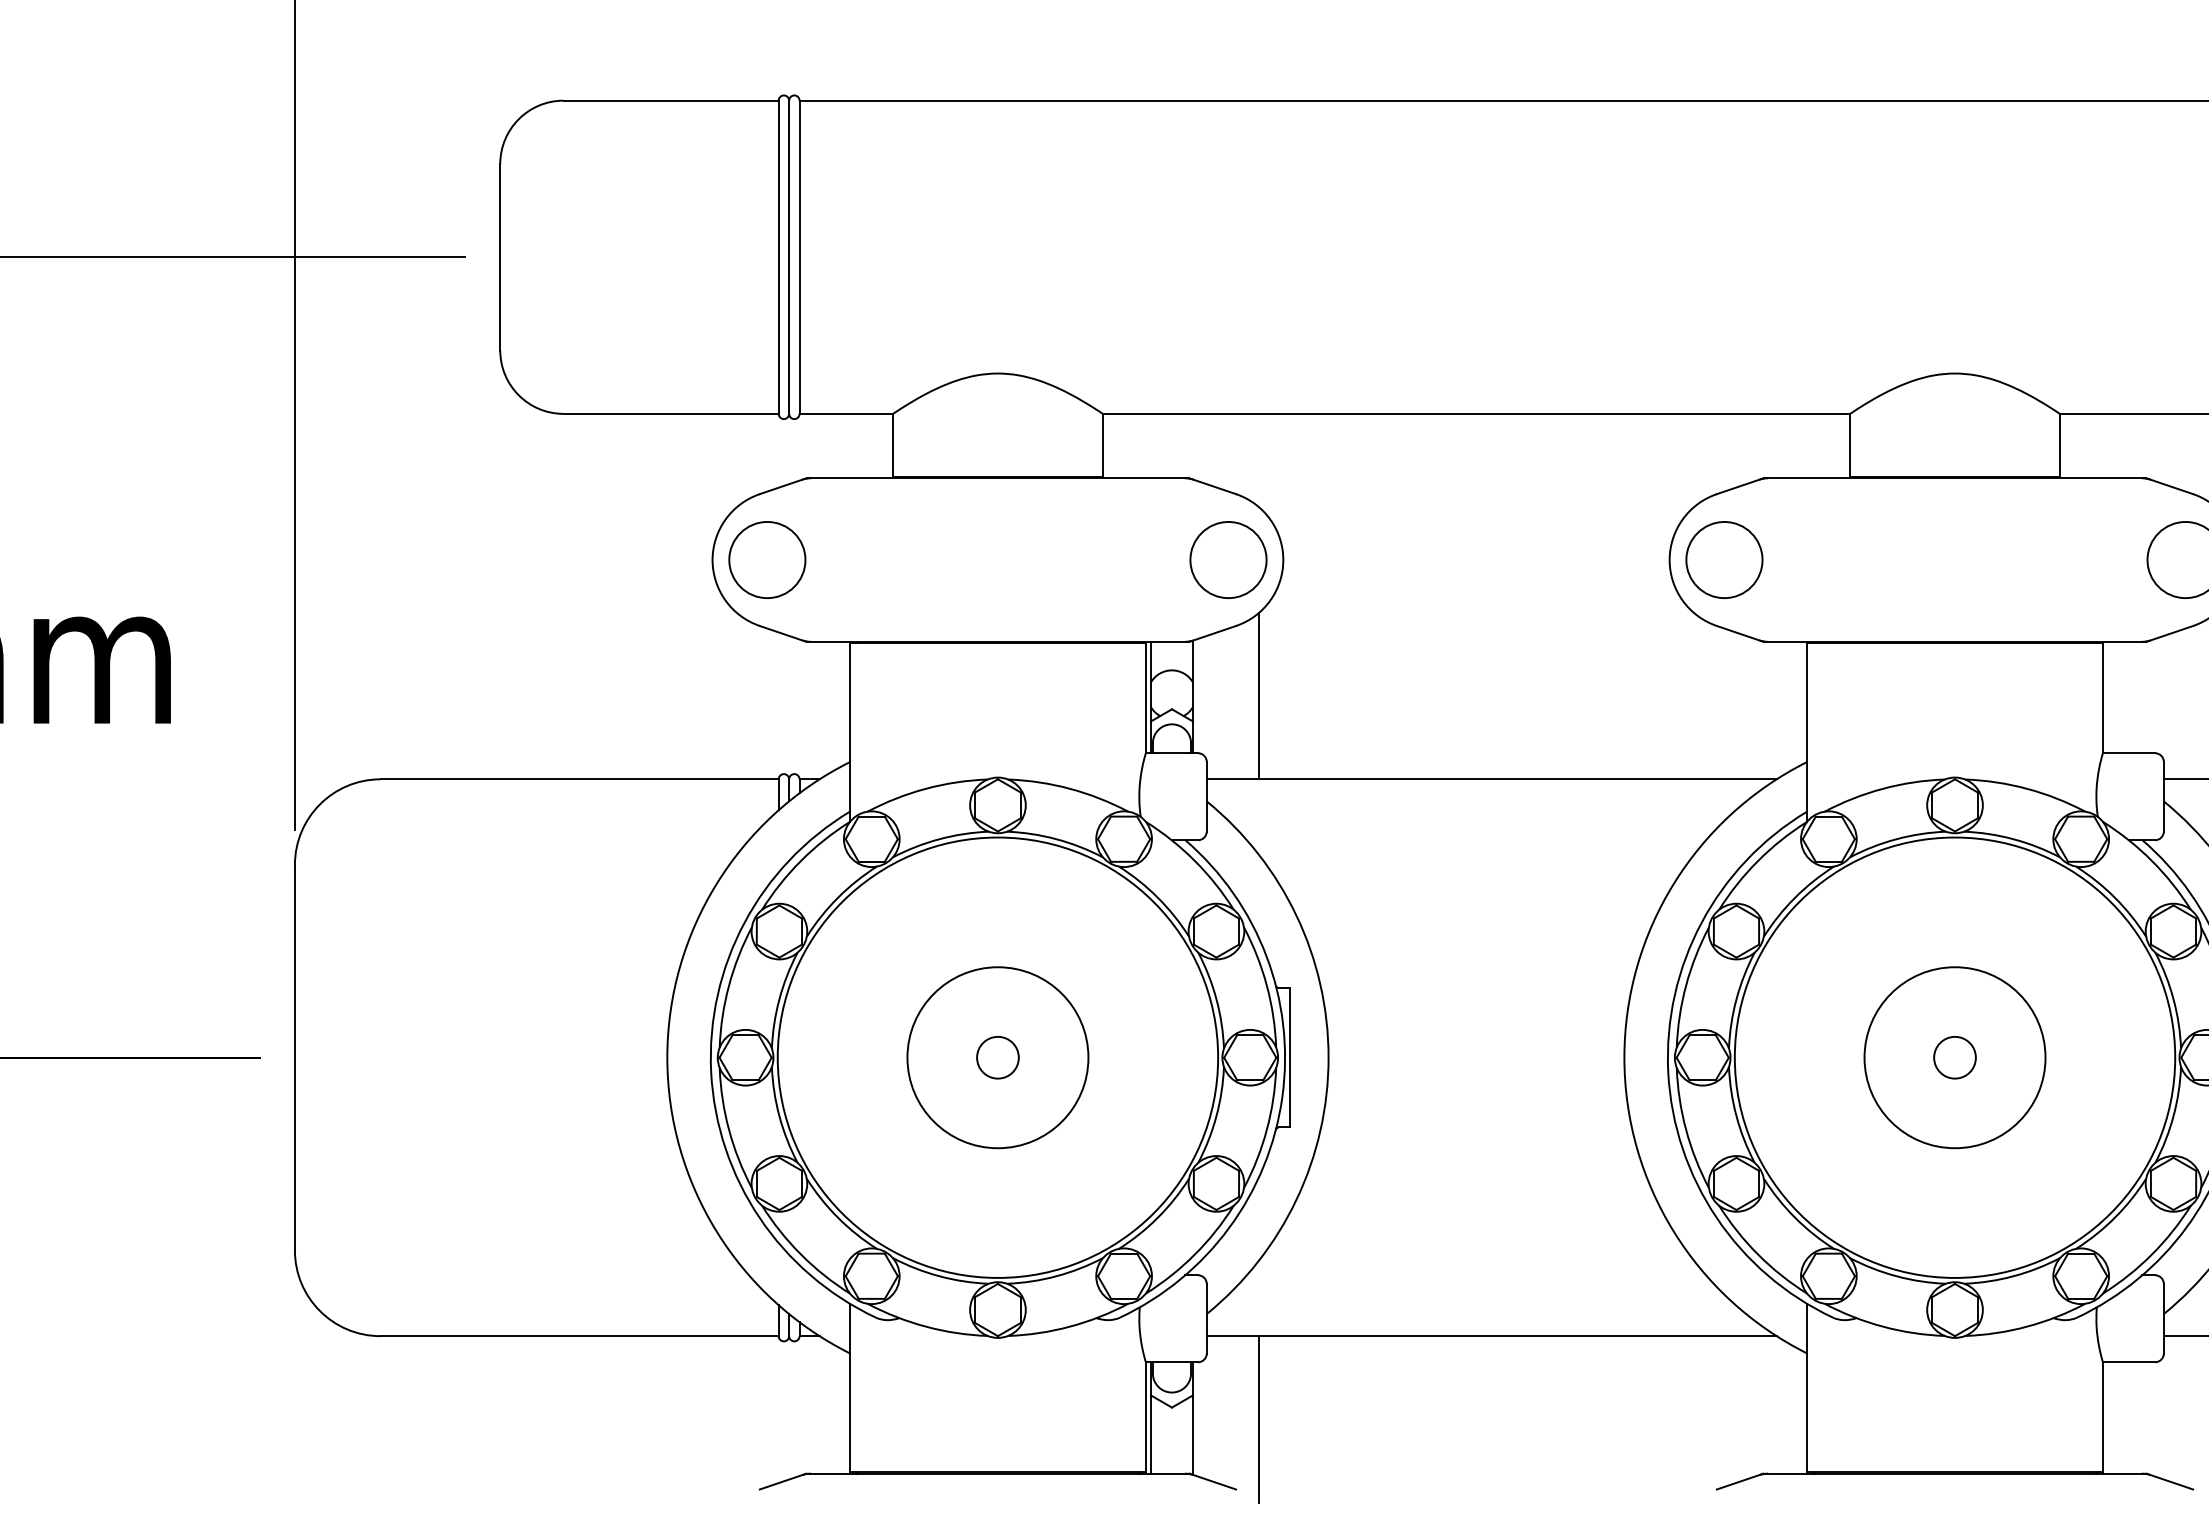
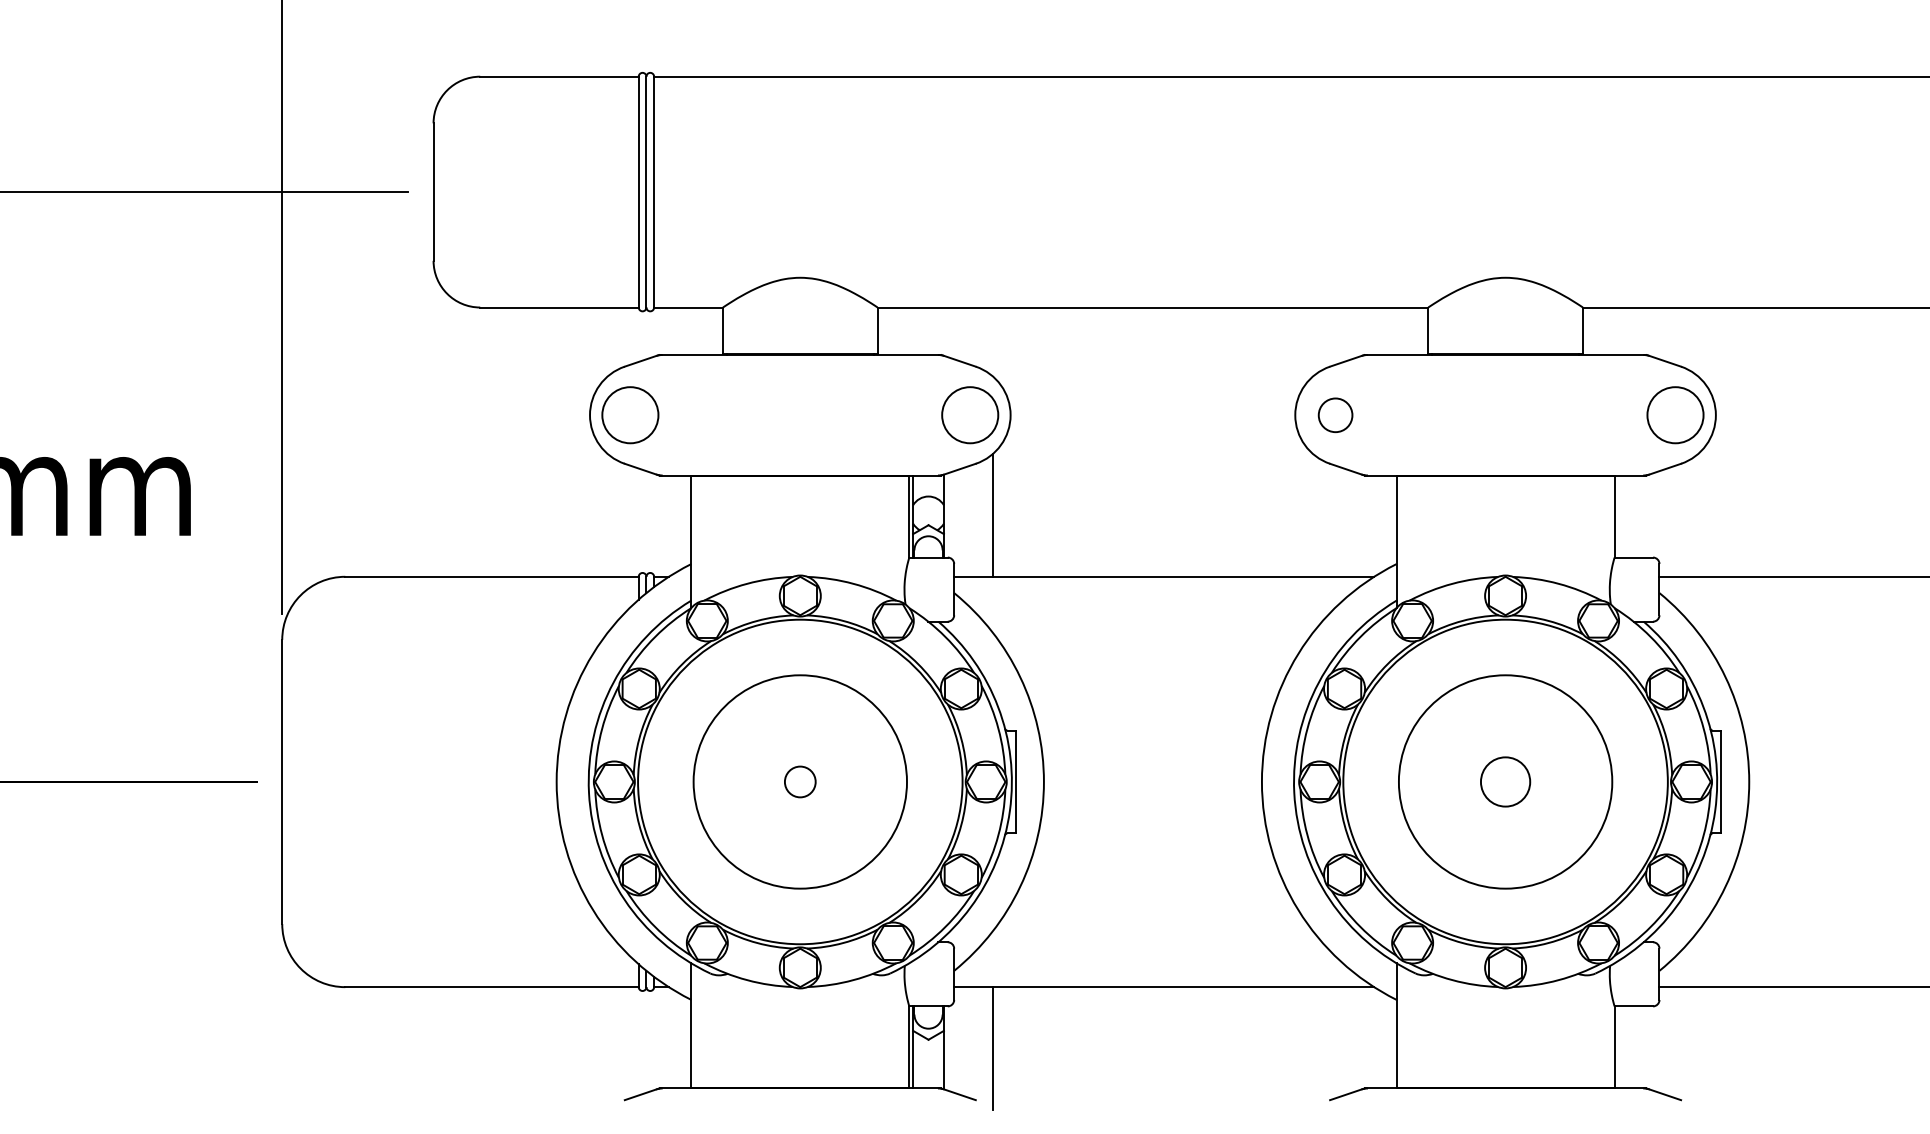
circle: (1724, 560) -> (1335, 415), size x0.6
circle: (996, 1057) -> (799, 781), size x1.6
circle: (1954, 1057) -> (1505, 781), size x1.6
circle: (1954, 1057) -> (1505, 781), size x1.6

